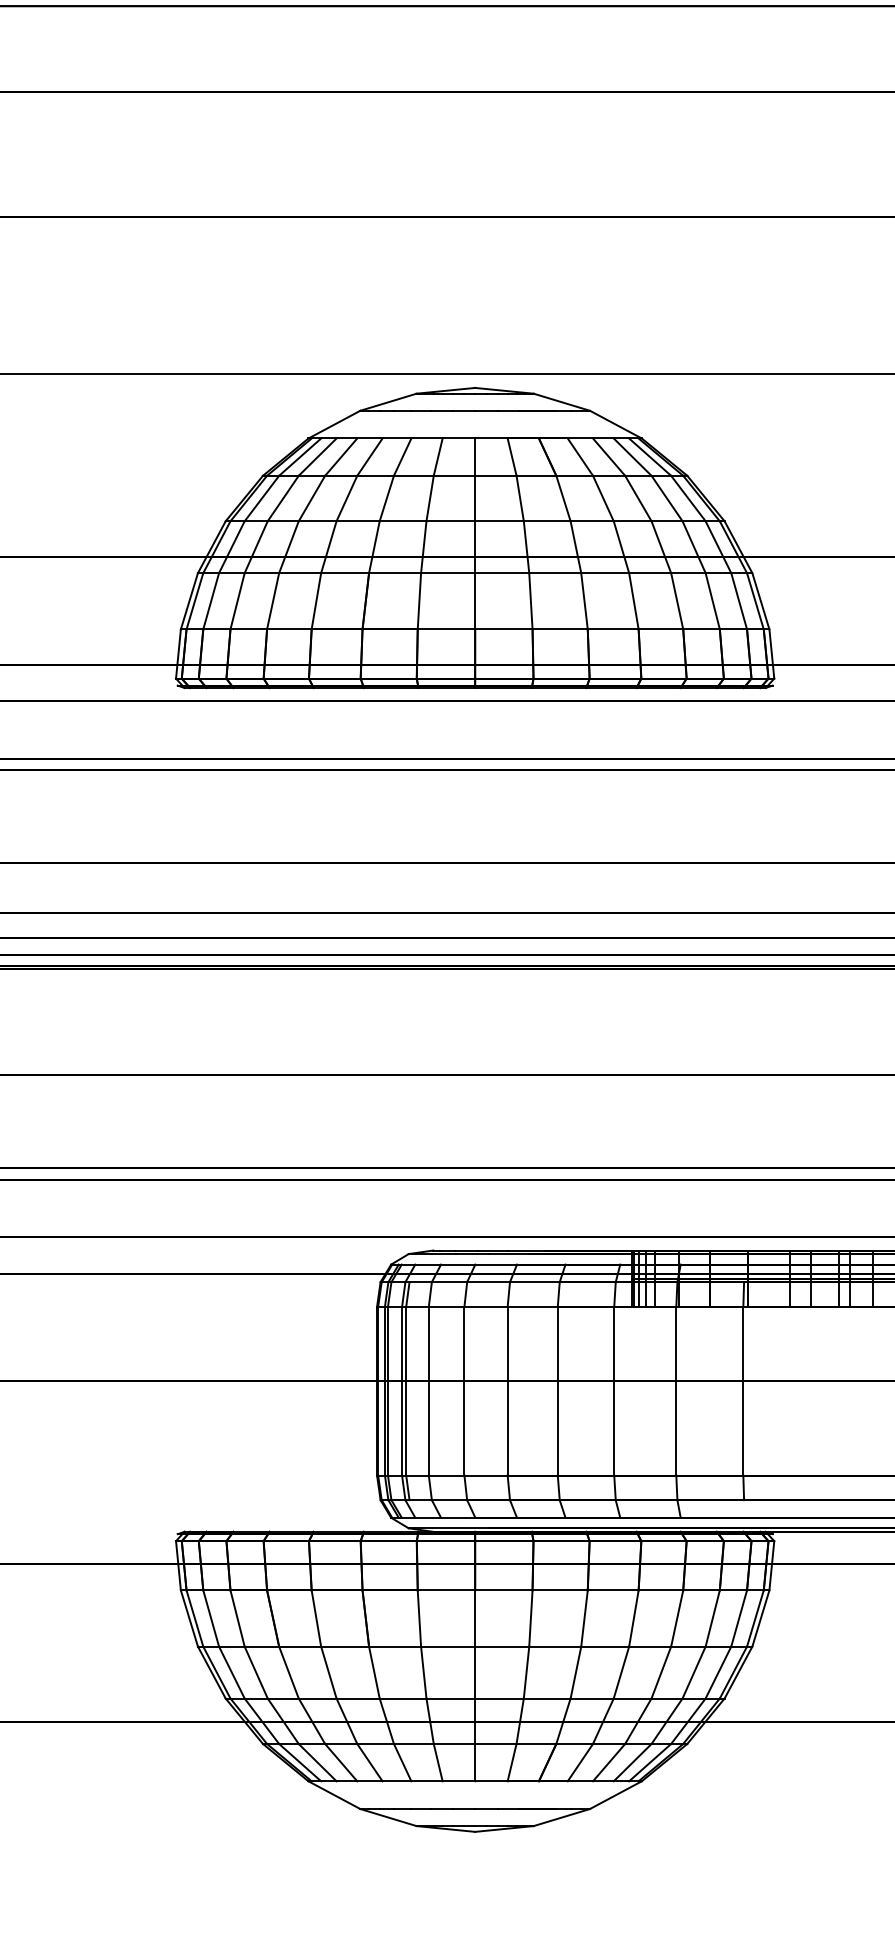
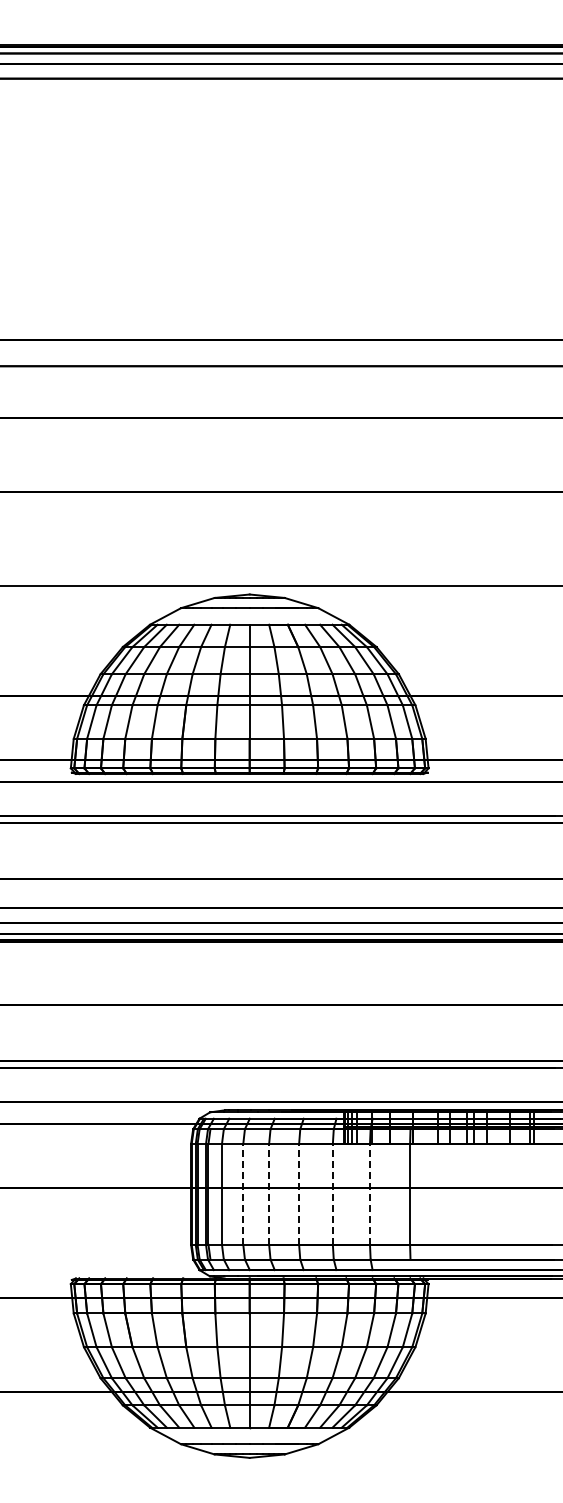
line: (464, 1389) -> (243, 1193), solid -> dashed
line: (508, 1389) -> (269, 1193), solid -> dashed
line: (558, 1389) -> (299, 1193), solid -> dashed
line: (613, 1389) -> (332, 1193), solid -> dashed
line: (675, 1389) -> (369, 1193), solid -> dashed

